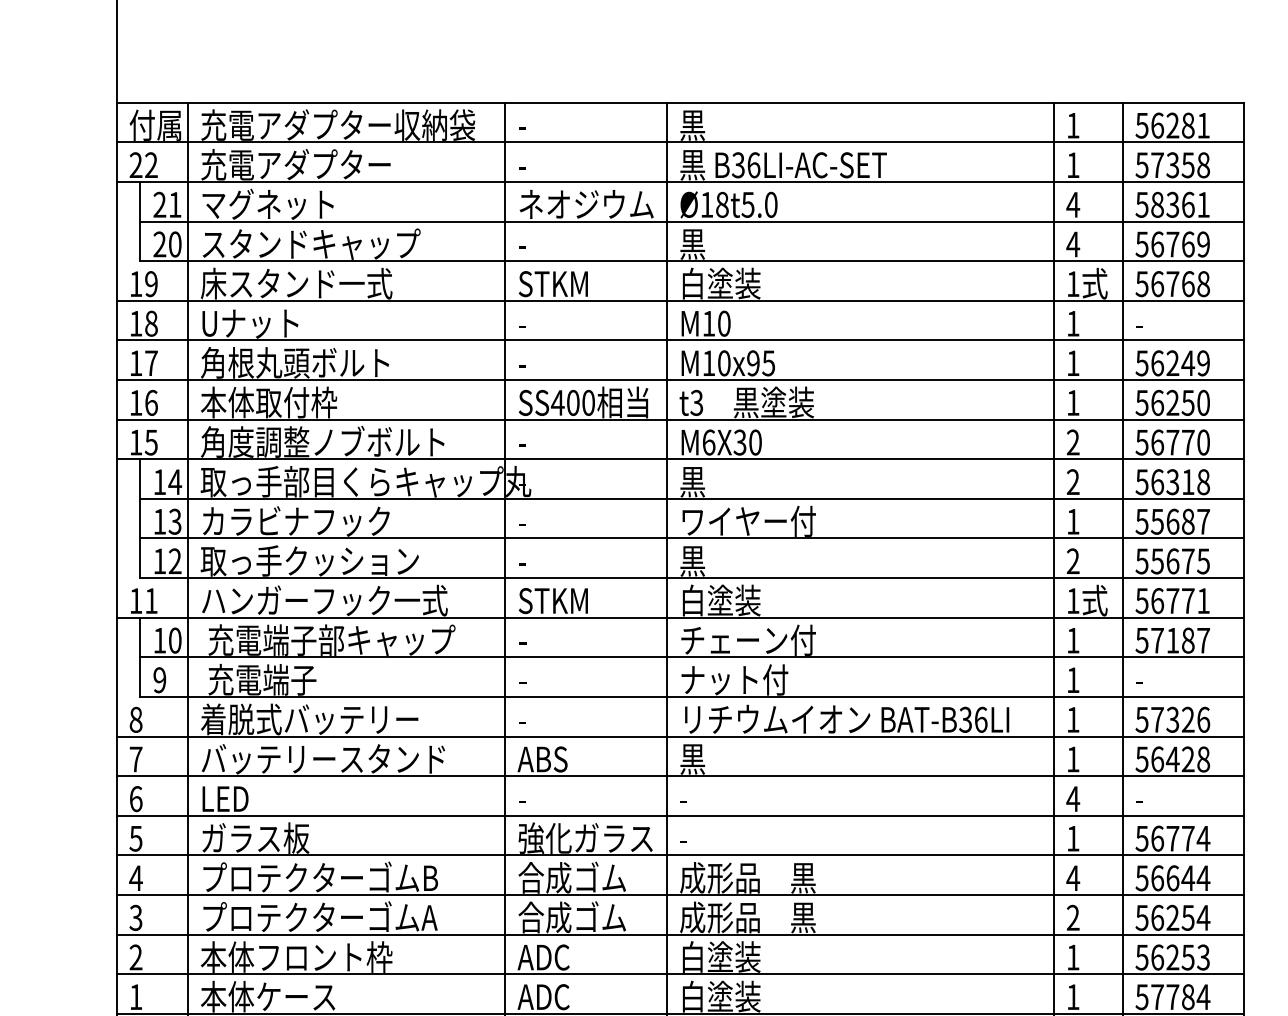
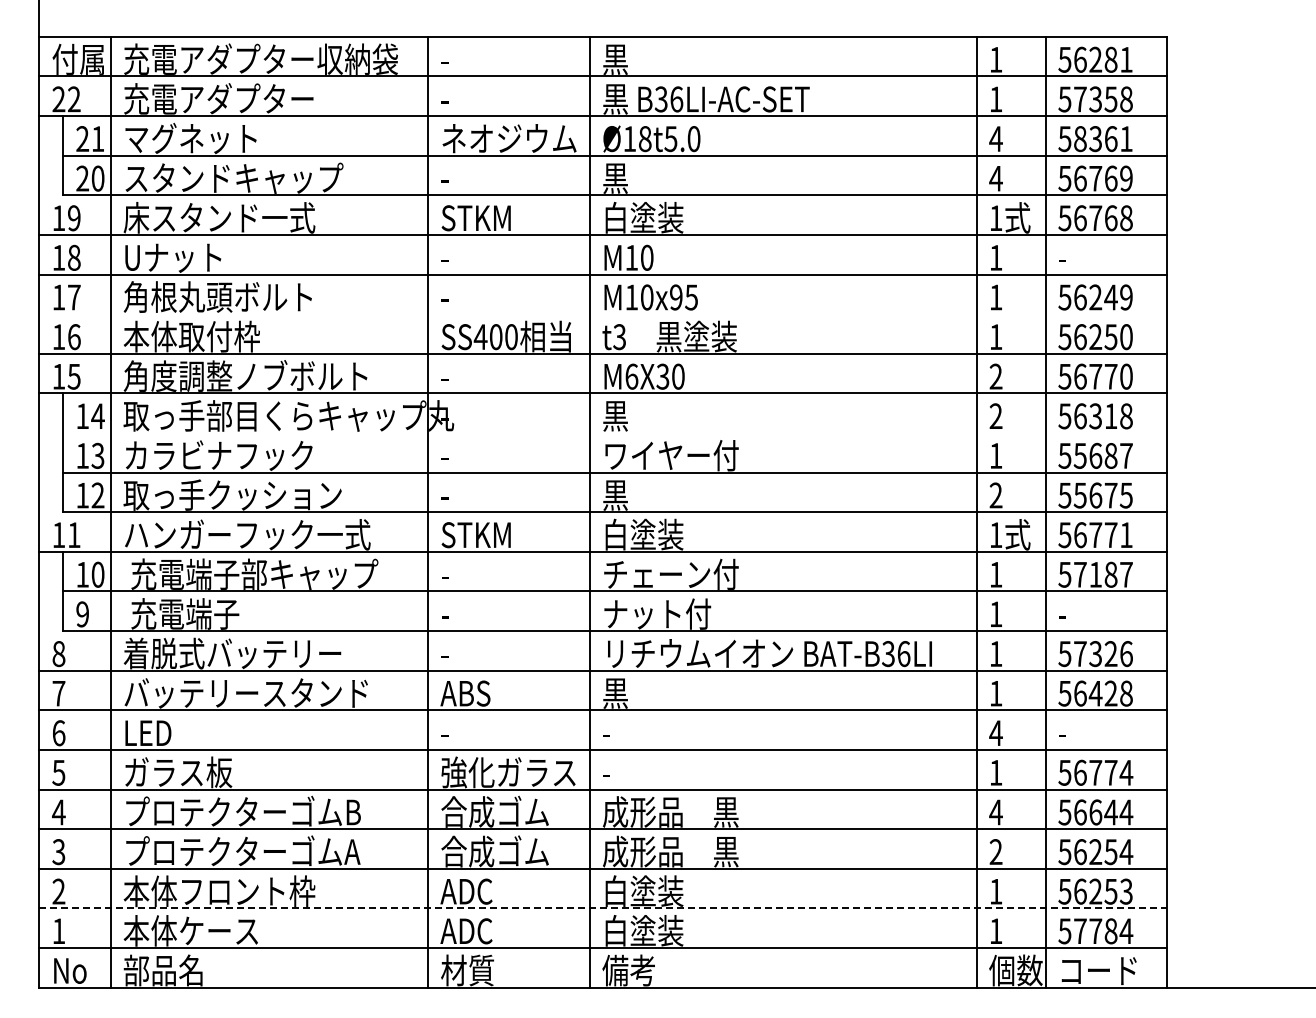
line: (679, 380) -> (602, 314), removed
line: (691, 498) -> (614, 432), removed
line: (680, 974) -> (603, 908), solid -> dashed

